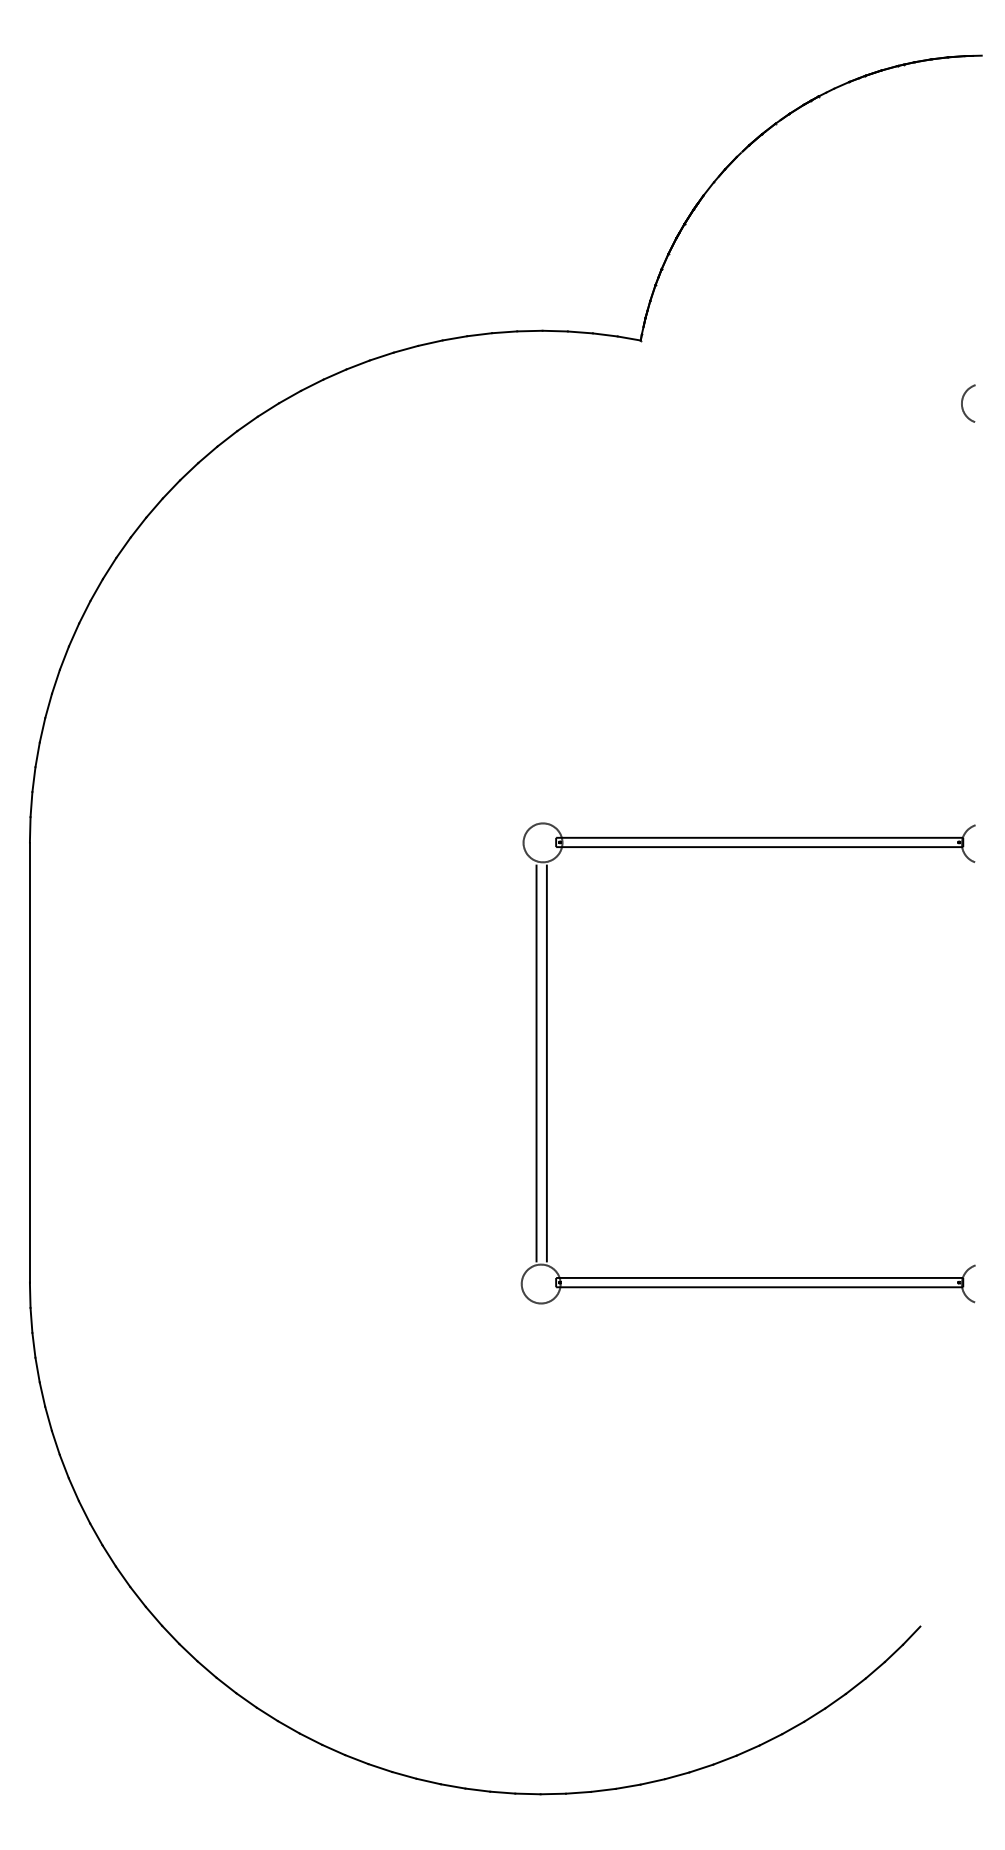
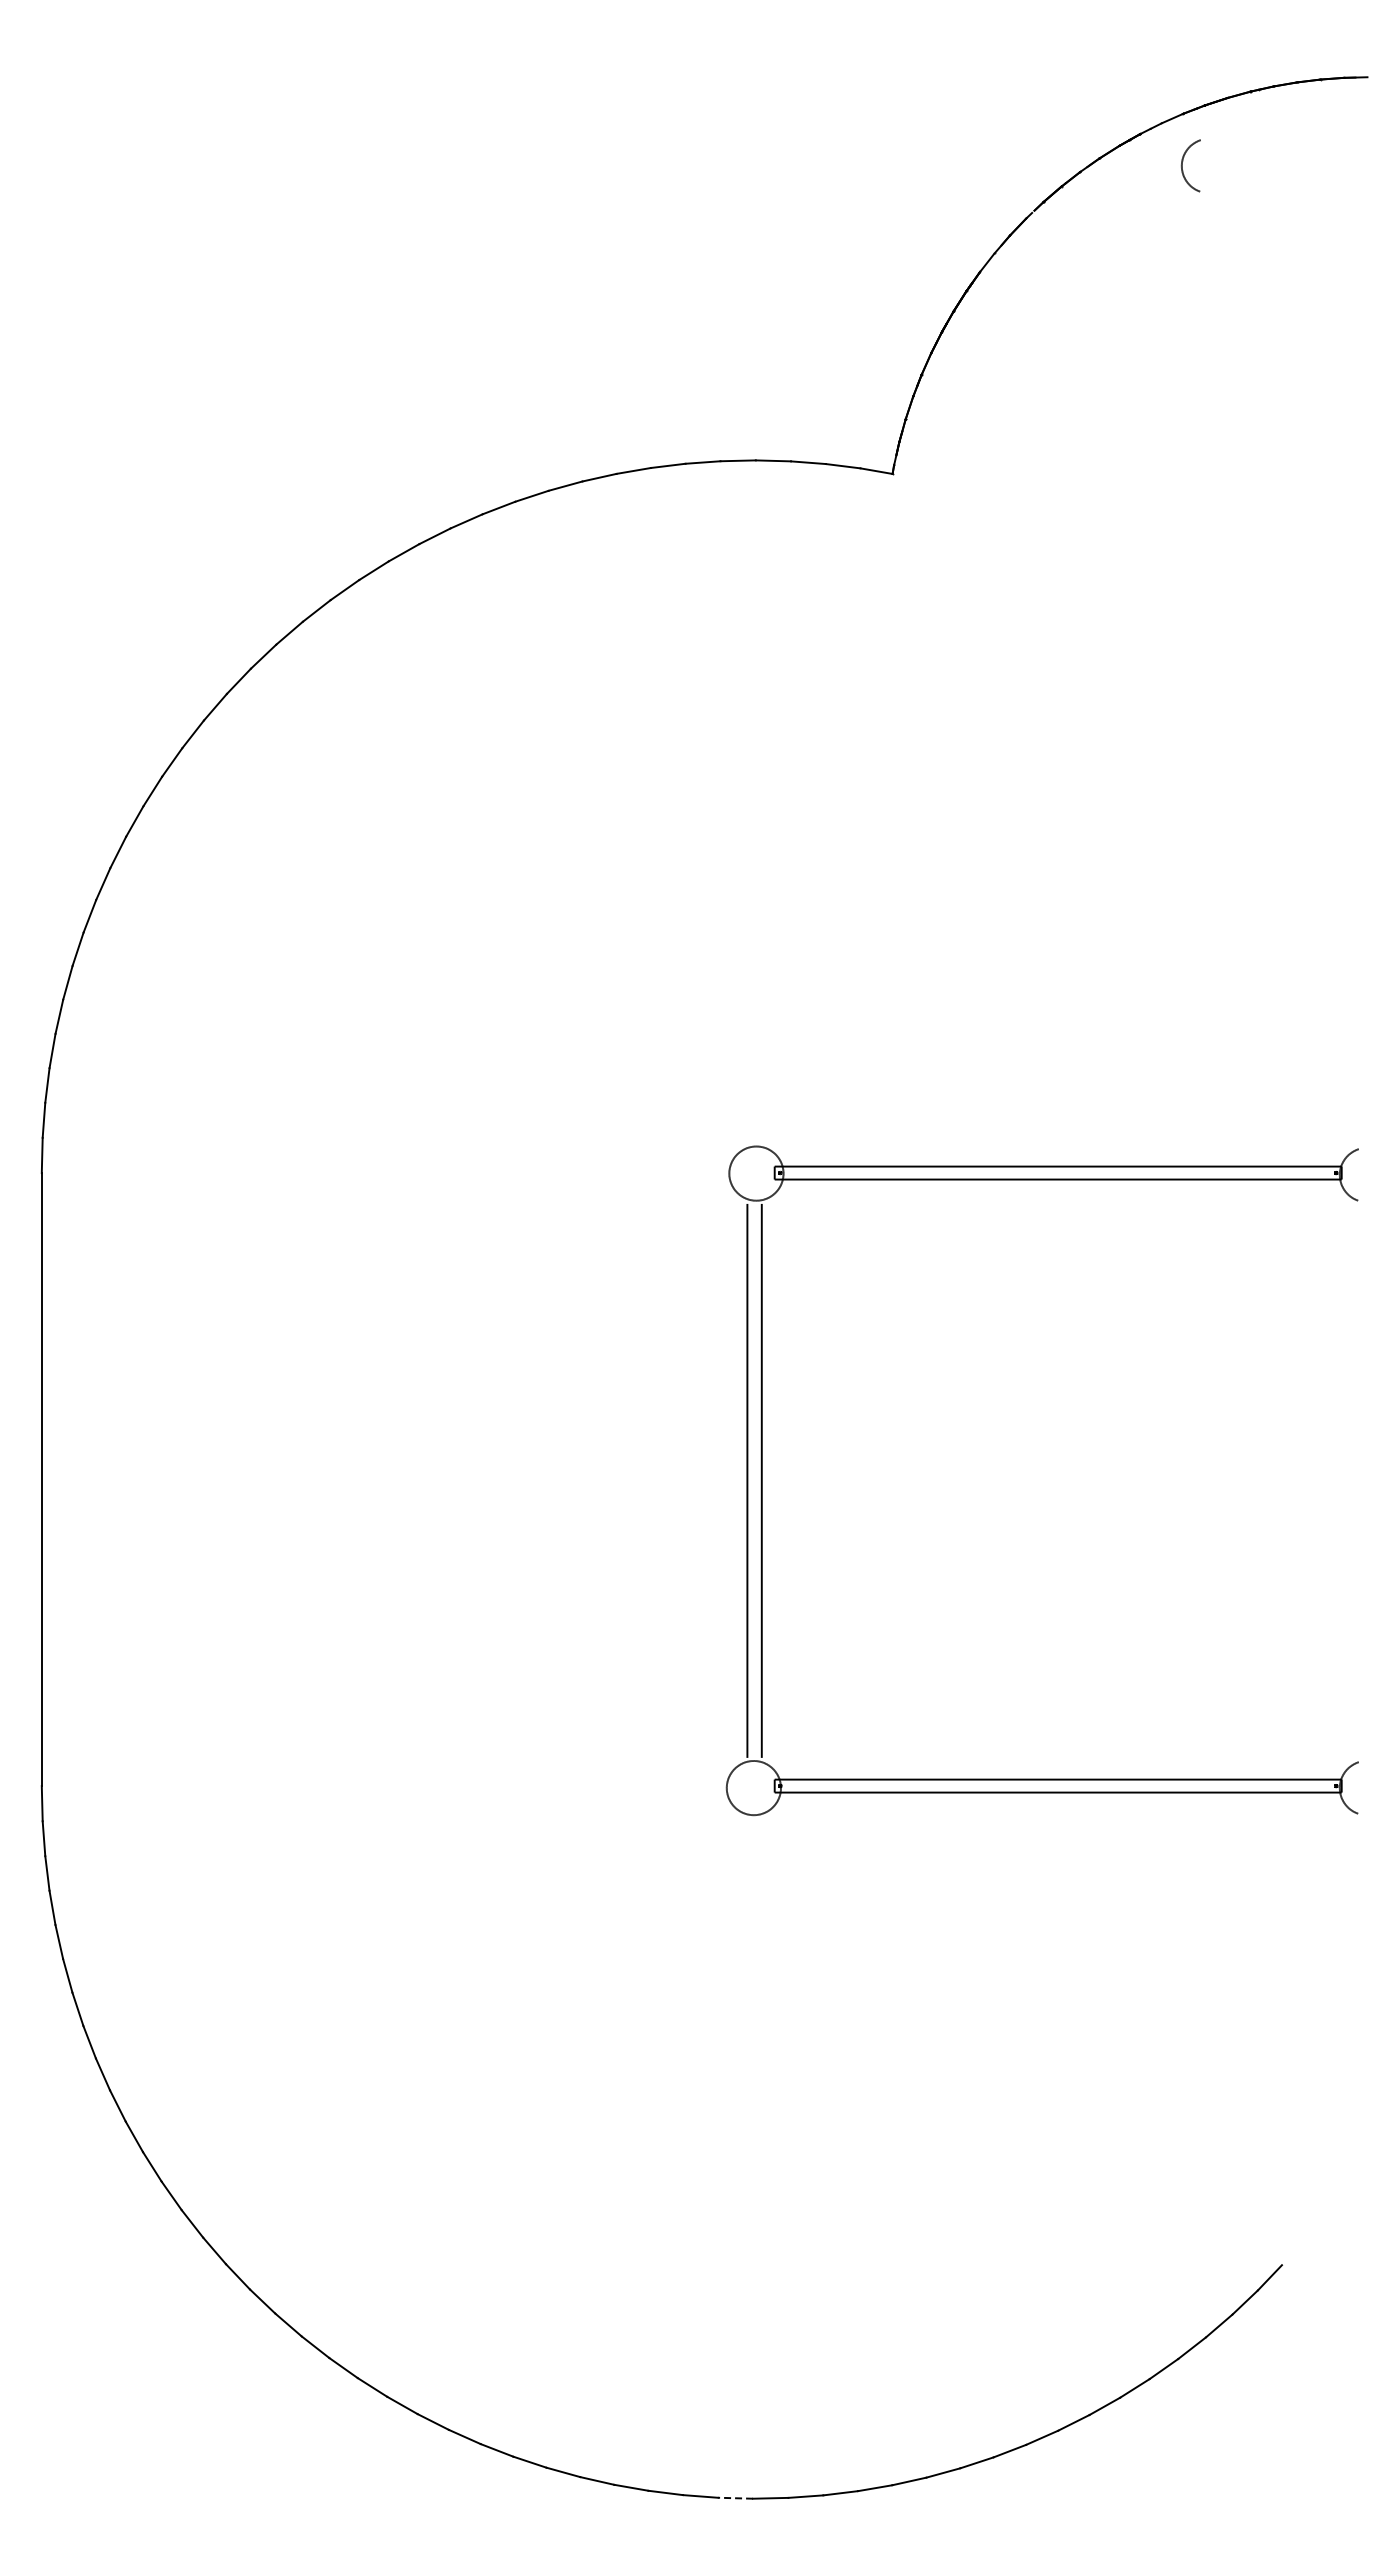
part: (962, 403) -> (1182, 165), moved
line: (527, 1794) -> (735, 2498), solid -> dashed

